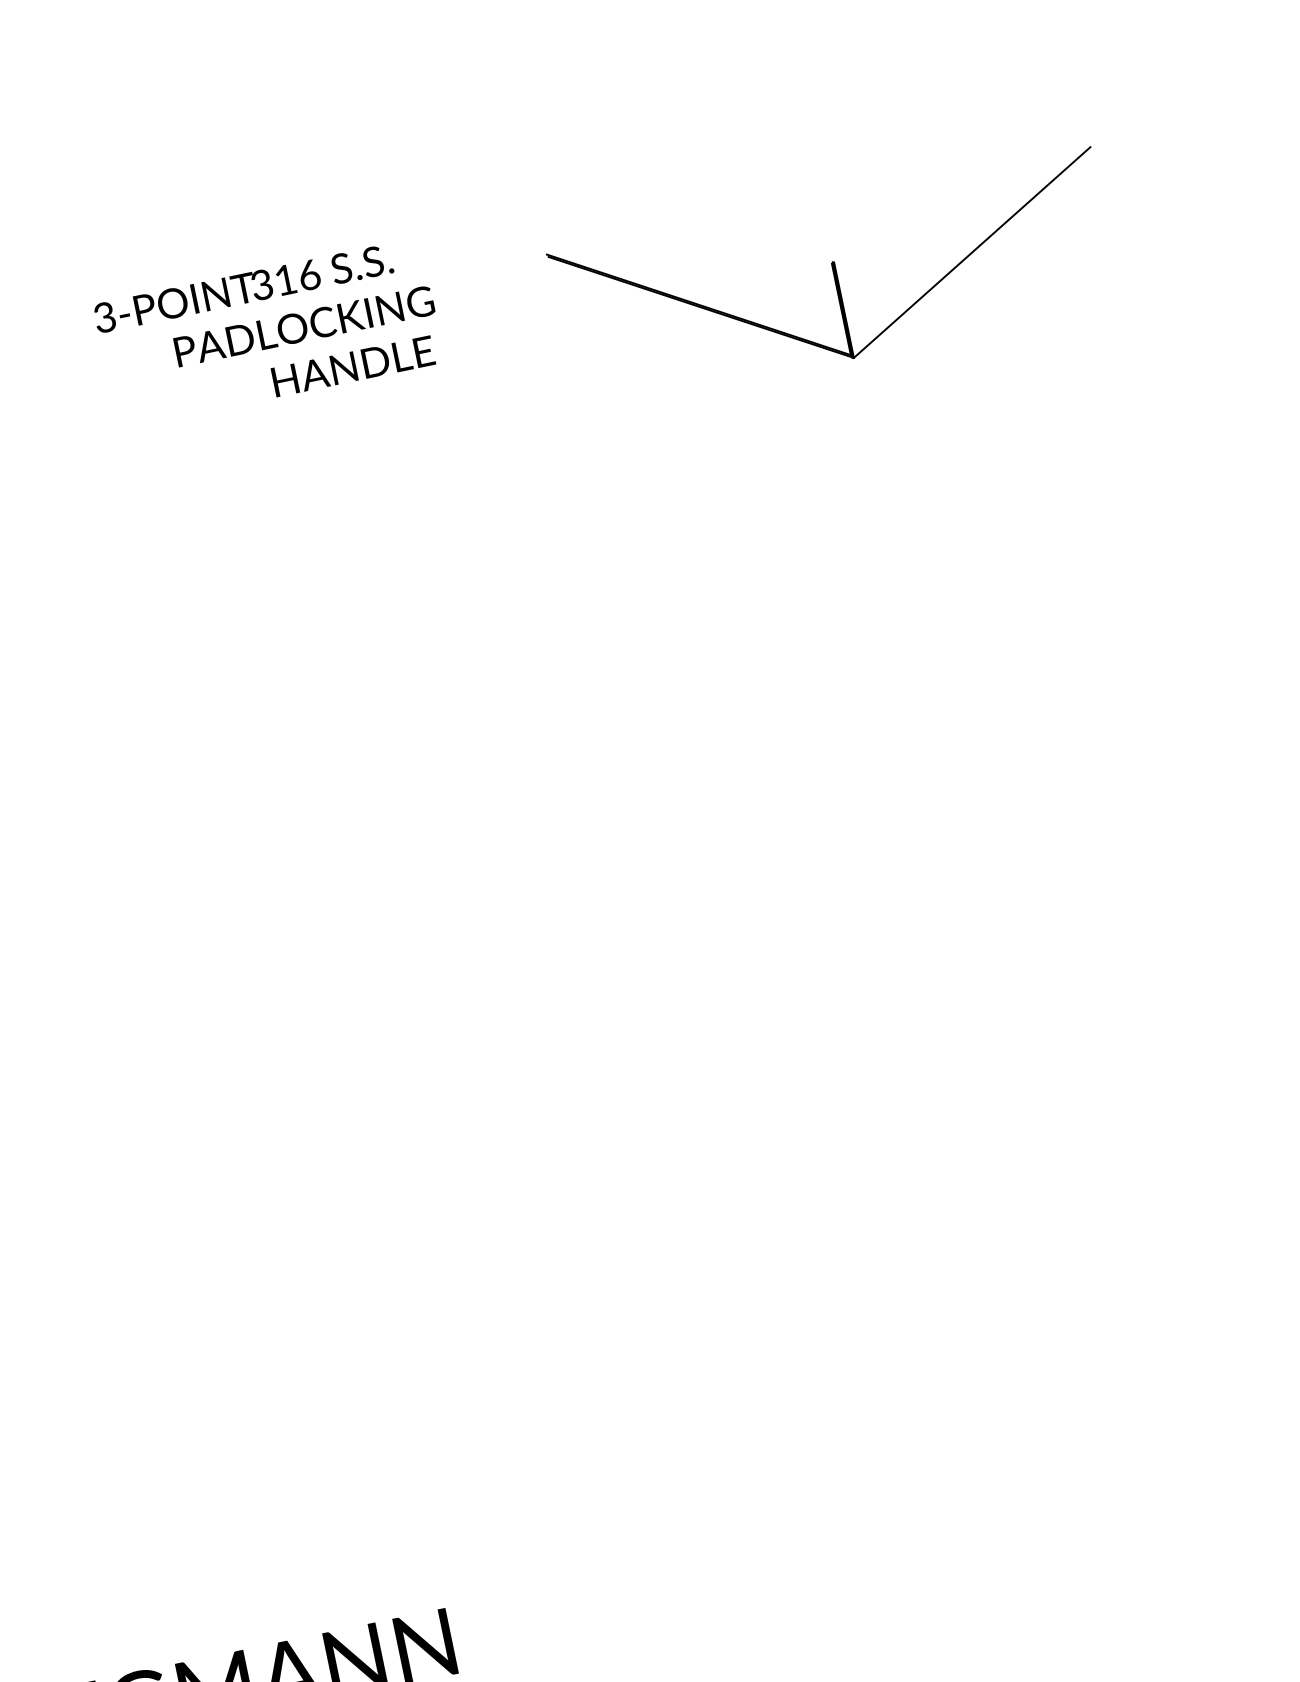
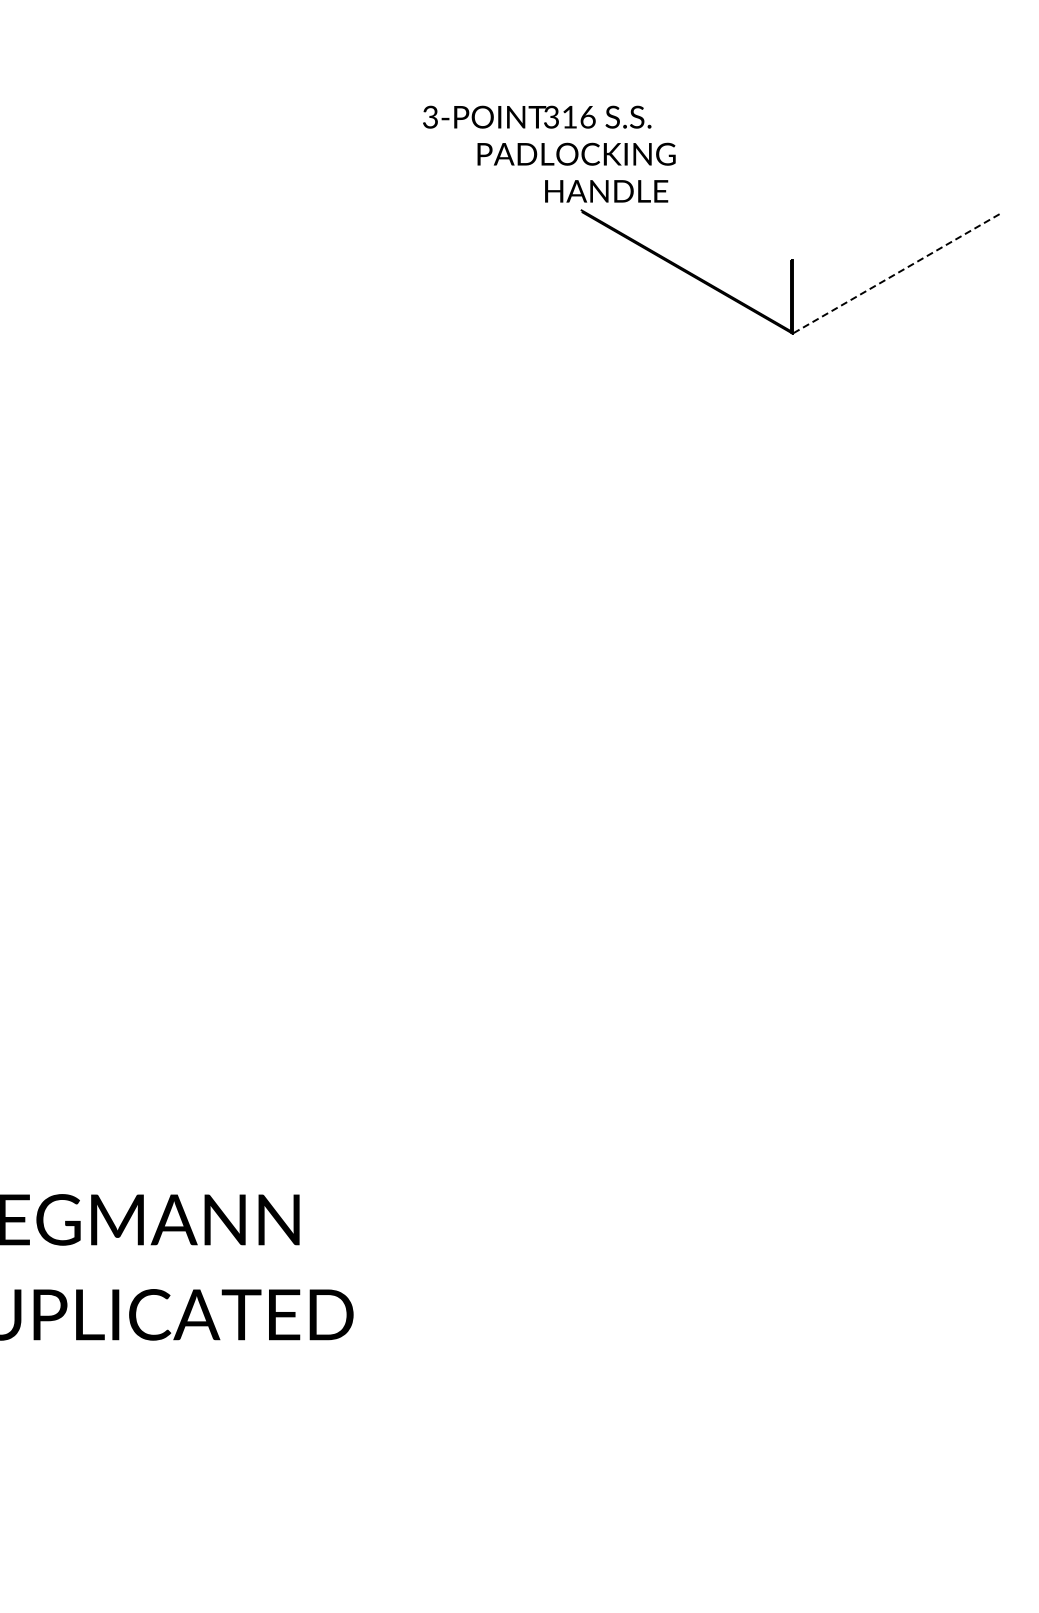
line: (971, 253) -> (895, 274), solid -> dashed
text: (269, 332) -> (549, 153), moved

